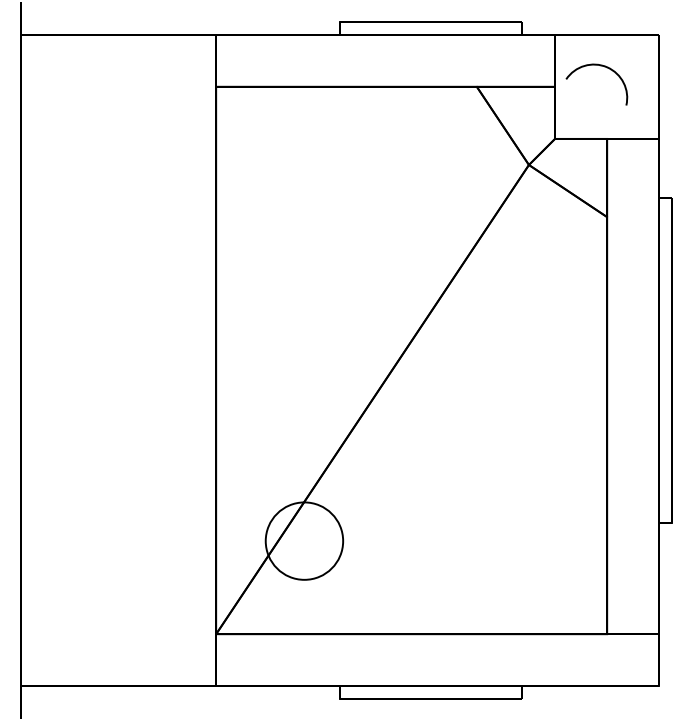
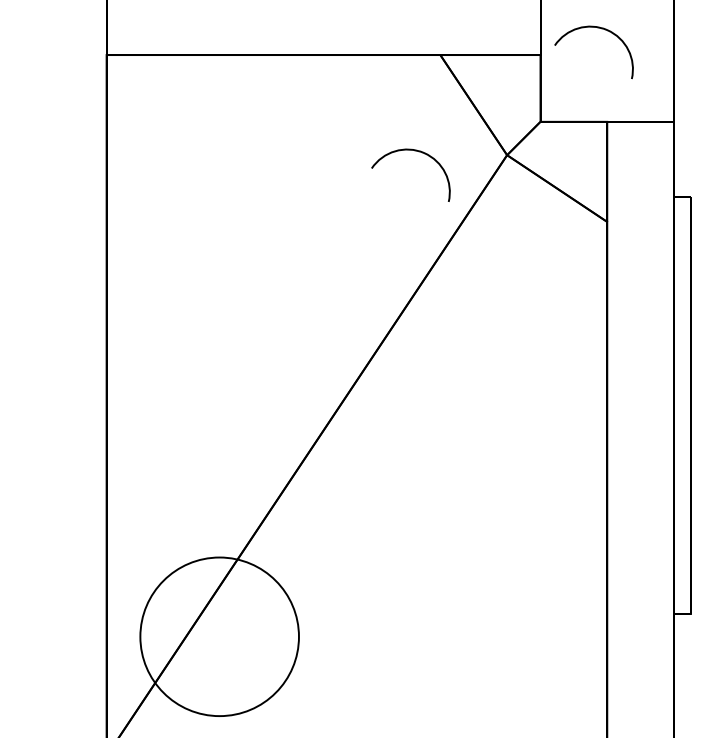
arc: (457, 162) -> (415, 152), added
circle: (304, 540) -> (219, 636), size x1.6

